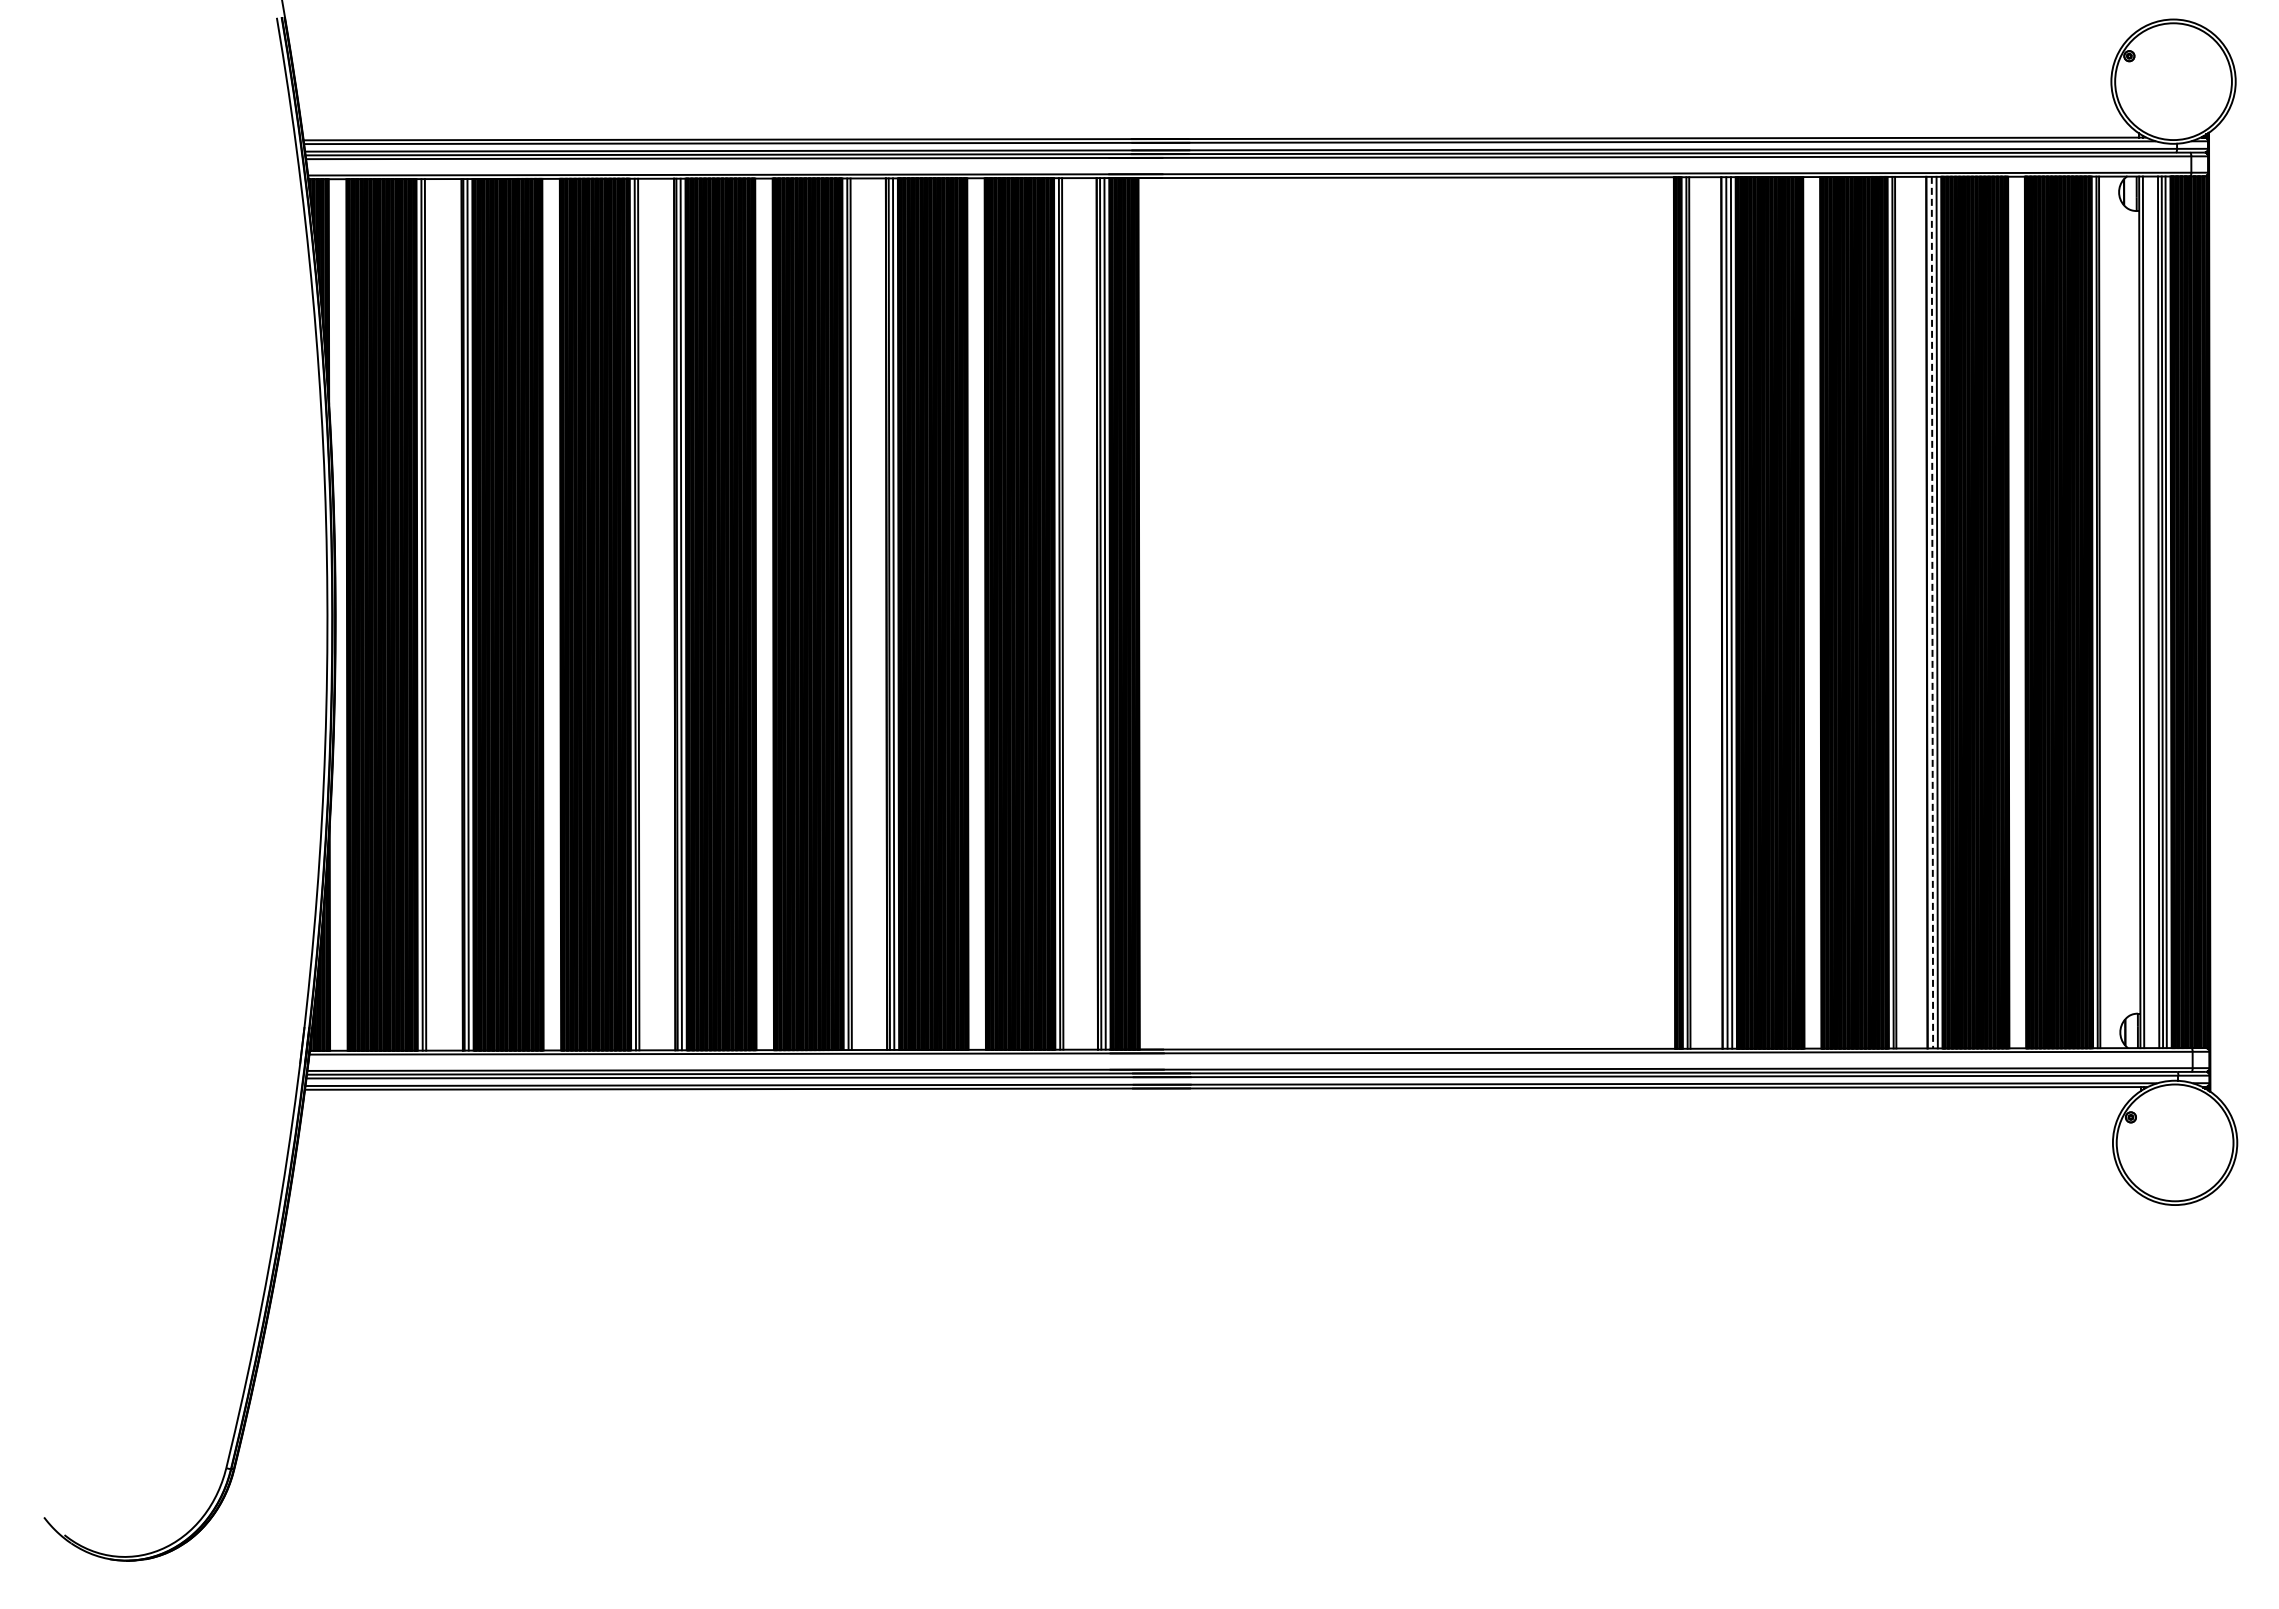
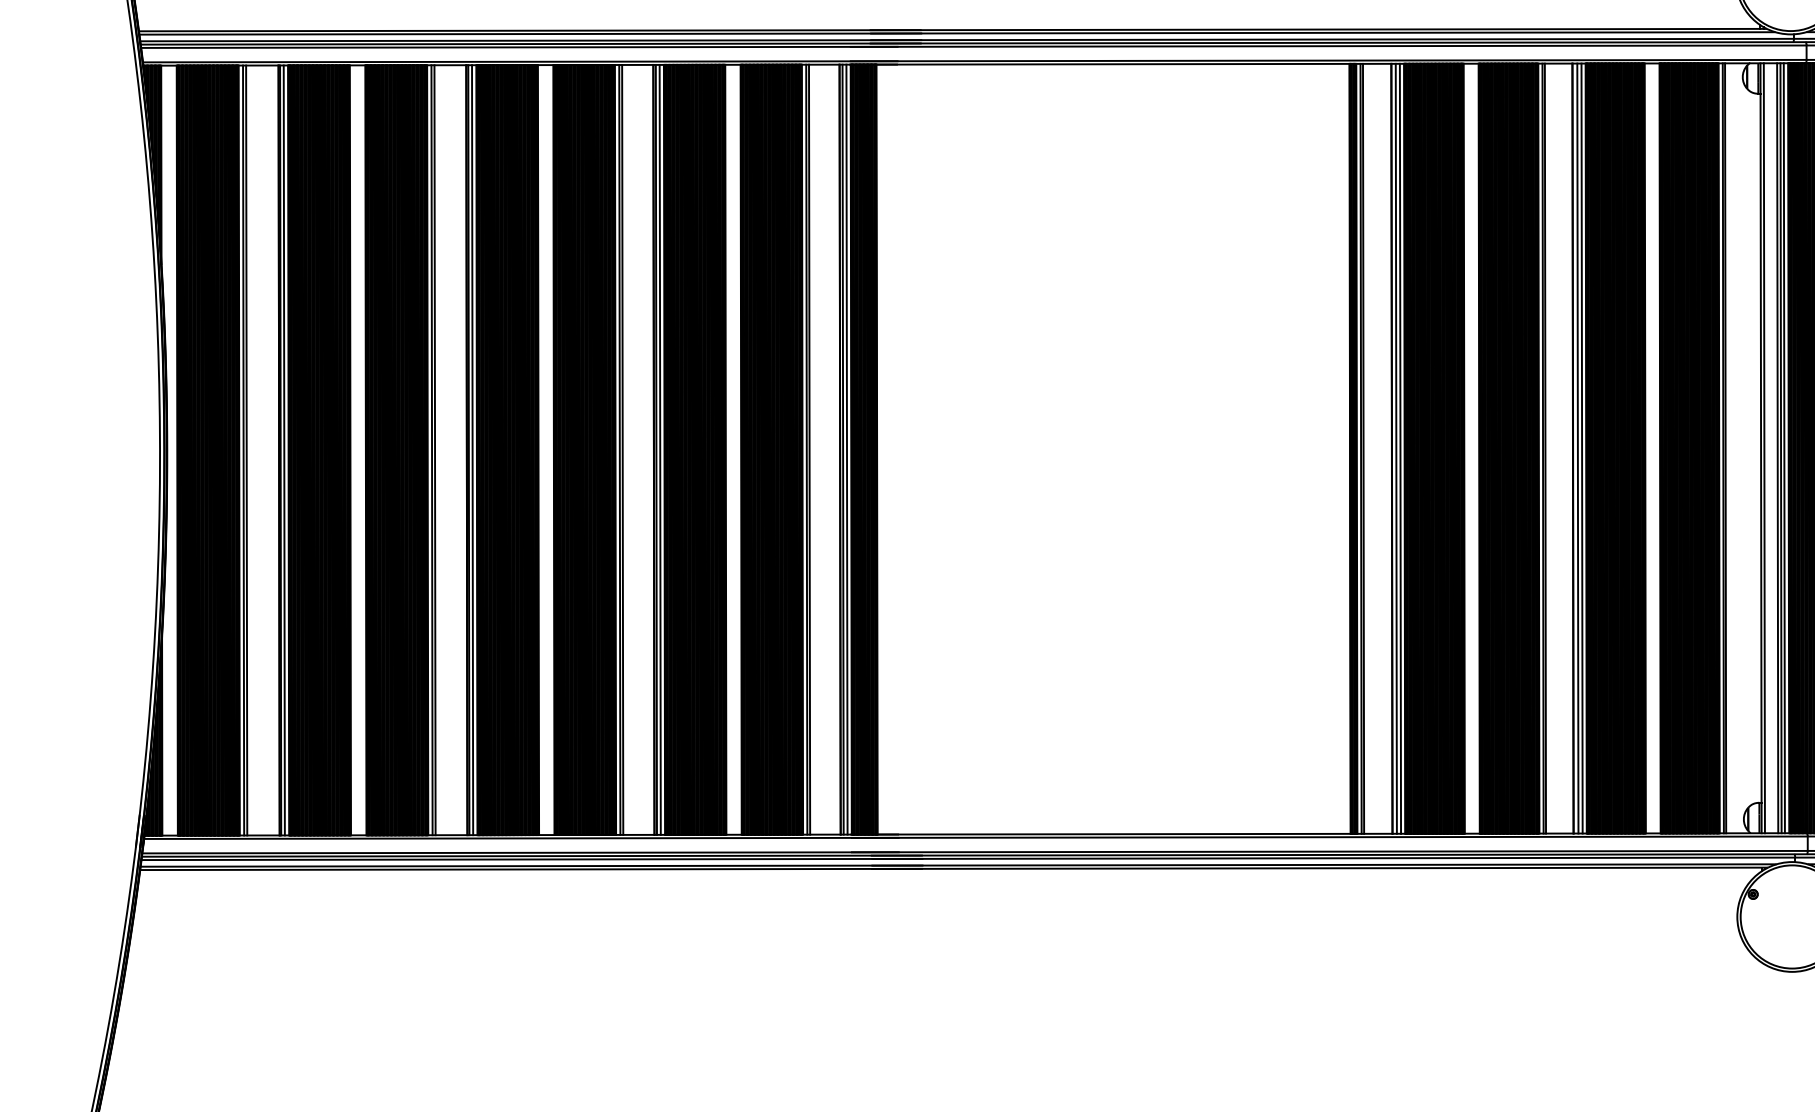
line: (1932, 612) -> (1577, 448), dashed -> solid

